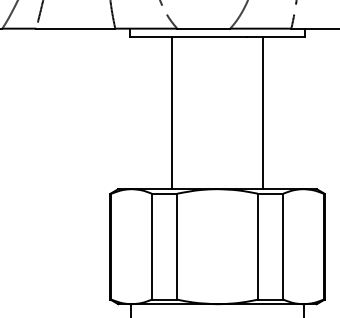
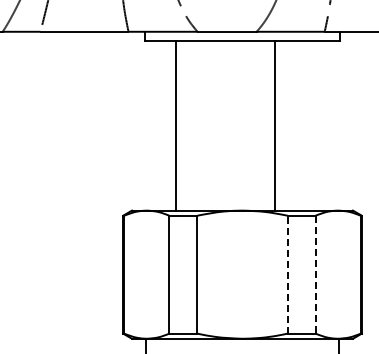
line: (171, 112) -> (175, 125), moved
line: (263, 112) -> (275, 125), moved
line: (257, 246) -> (287, 274), solid -> dashed
line: (283, 246) -> (315, 274), solid -> dashed

